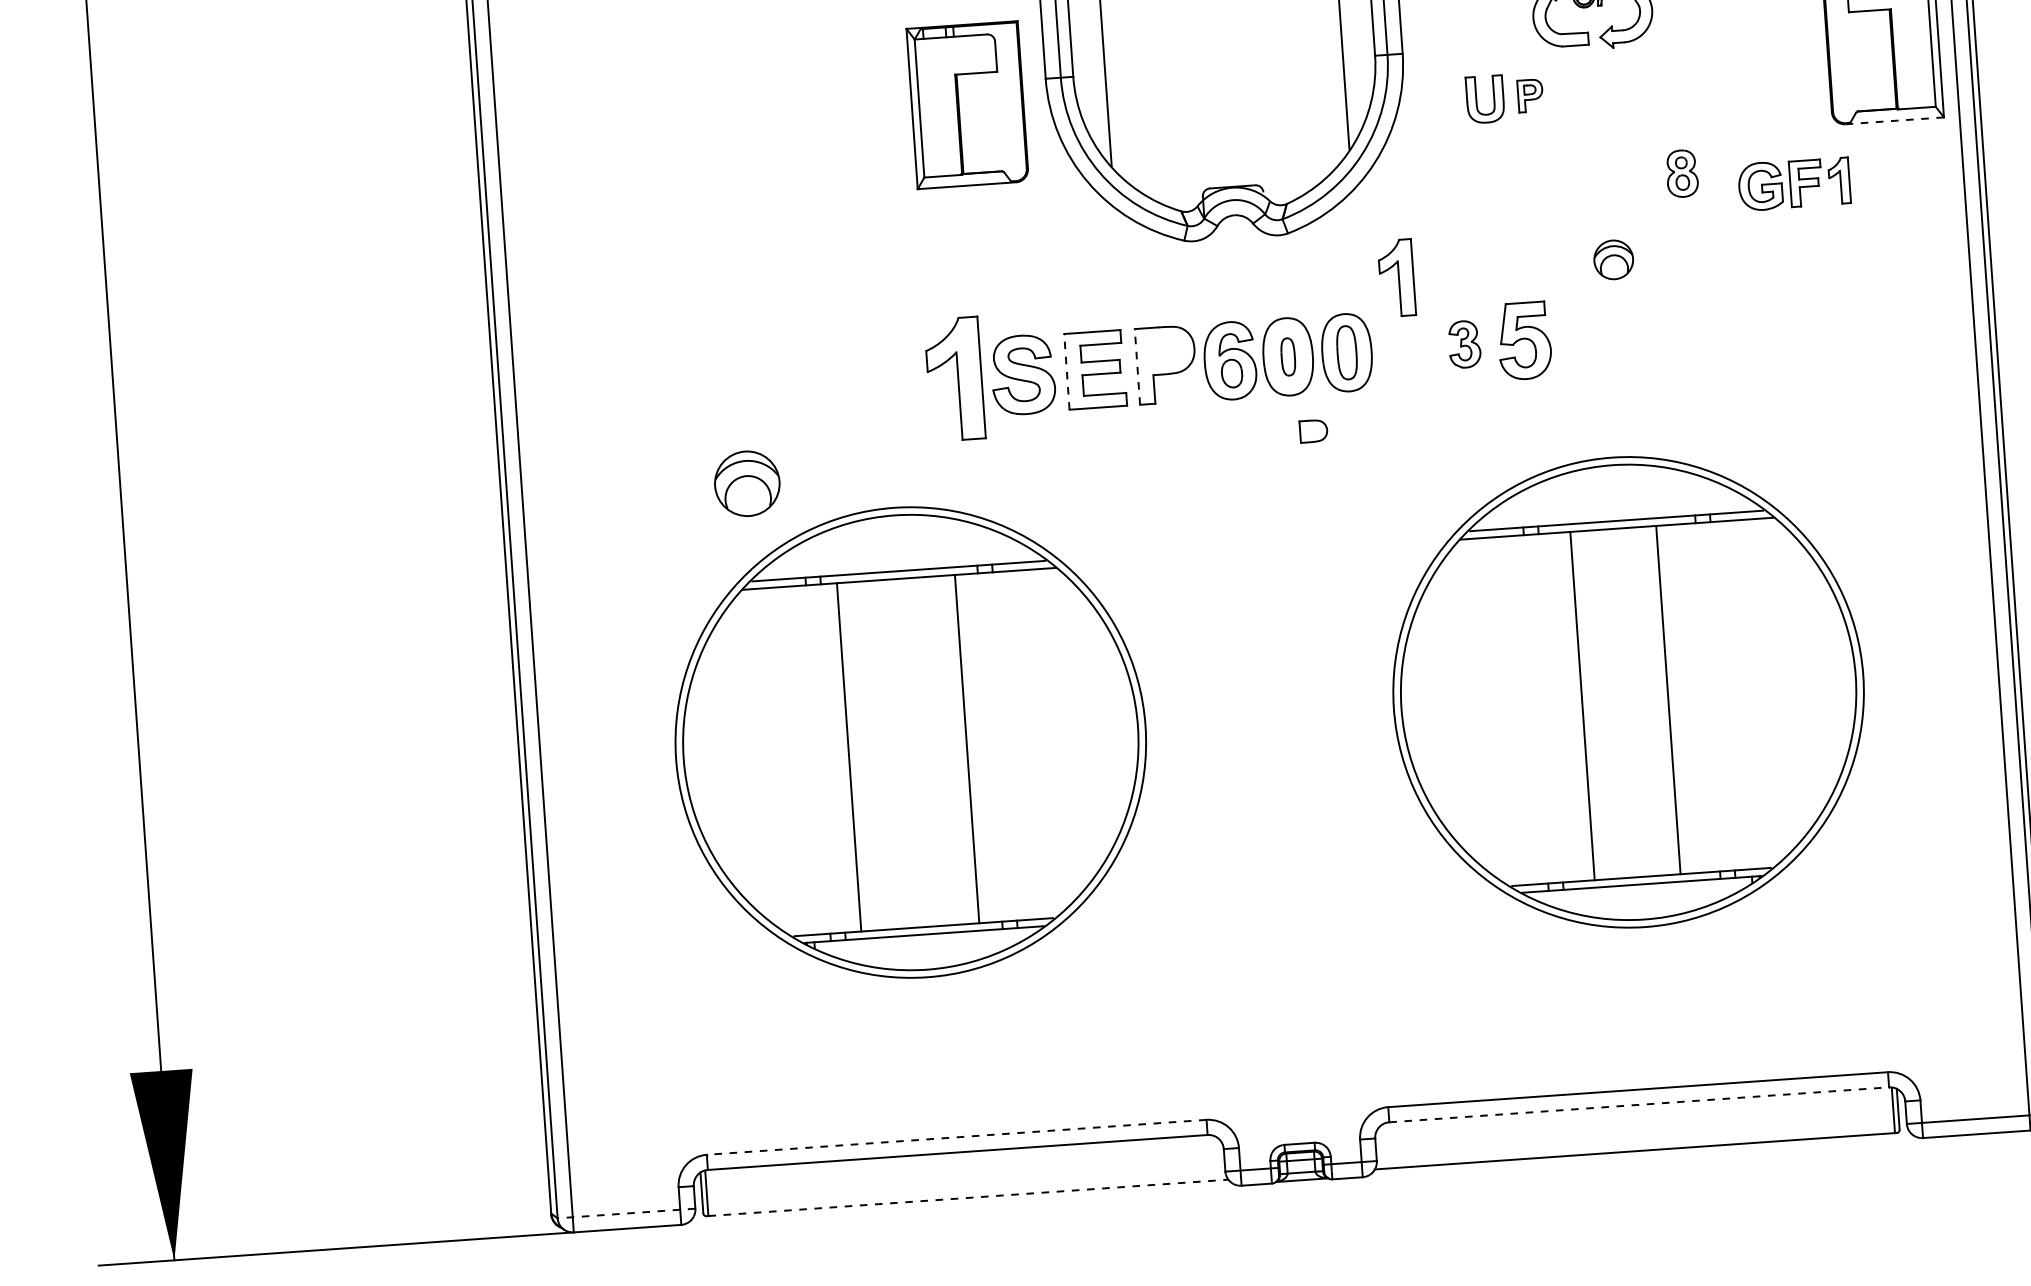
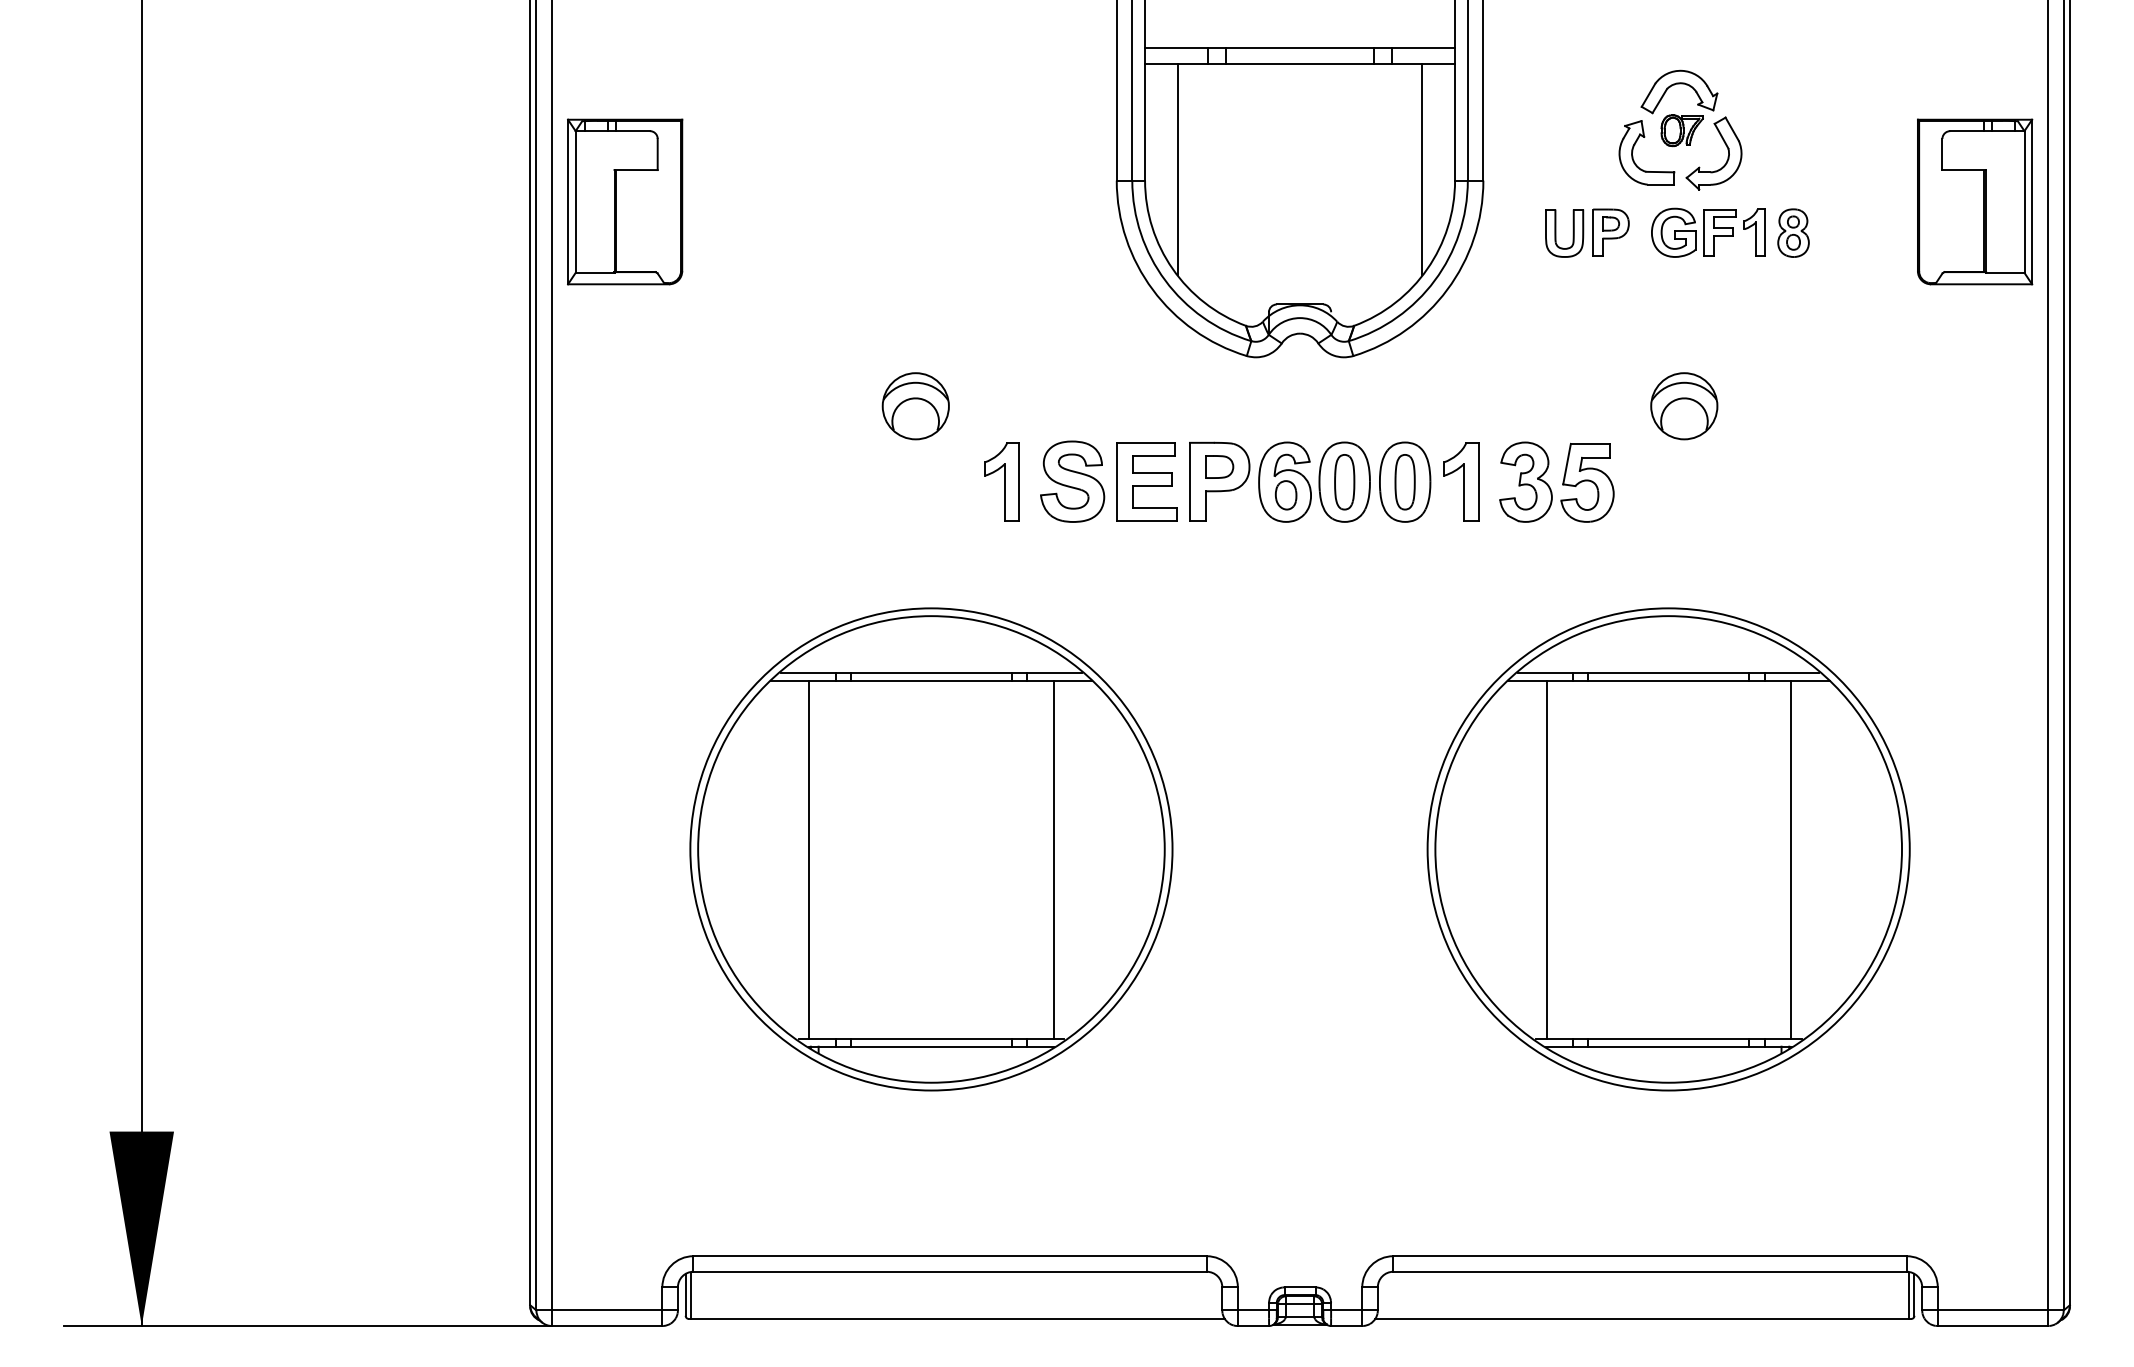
part: (1529, 95) -> (1610, 232), size x1.43
part: (968, 104) -> (625, 201), moved
line: (1894, 121) -> (1981, 284), dashed -> solid
part: (1682, 173) -> (1793, 232), moved
part: (1794, 183) -> (1708, 232), moved
part: (1613, 260) -> (1684, 406), size x1.67
part: (1396, 278) -> (1461, 481), moved
part: (1464, 343) -> (1525, 481), size x1.67
part: (1288, 357) -> (1344, 482), size x1.43
line: (1137, 366) -> (1189, 481), dashed -> solid
line: (1066, 371) -> (1117, 481), dashed -> solid
part: (953, 379) -> (1001, 481), size x0.62
part: (1313, 430) -> (1219, 466), moved
part: (747, 484) -> (915, 406), moved
line: (1668, 700) -> (1790, 860), moved
line: (1582, 706) -> (1546, 860), moved
line: (967, 749) -> (1053, 860), moved
line: (849, 757) -> (809, 860), moved
line: (1639, 1104) -> (1650, 1271), dashed -> solid
line: (957, 1137) -> (950, 1256), dashed -> solid
line: (969, 1197) -> (958, 1318), dashed -> solid
line: (626, 1213) -> (607, 1310), dashed -> solid

